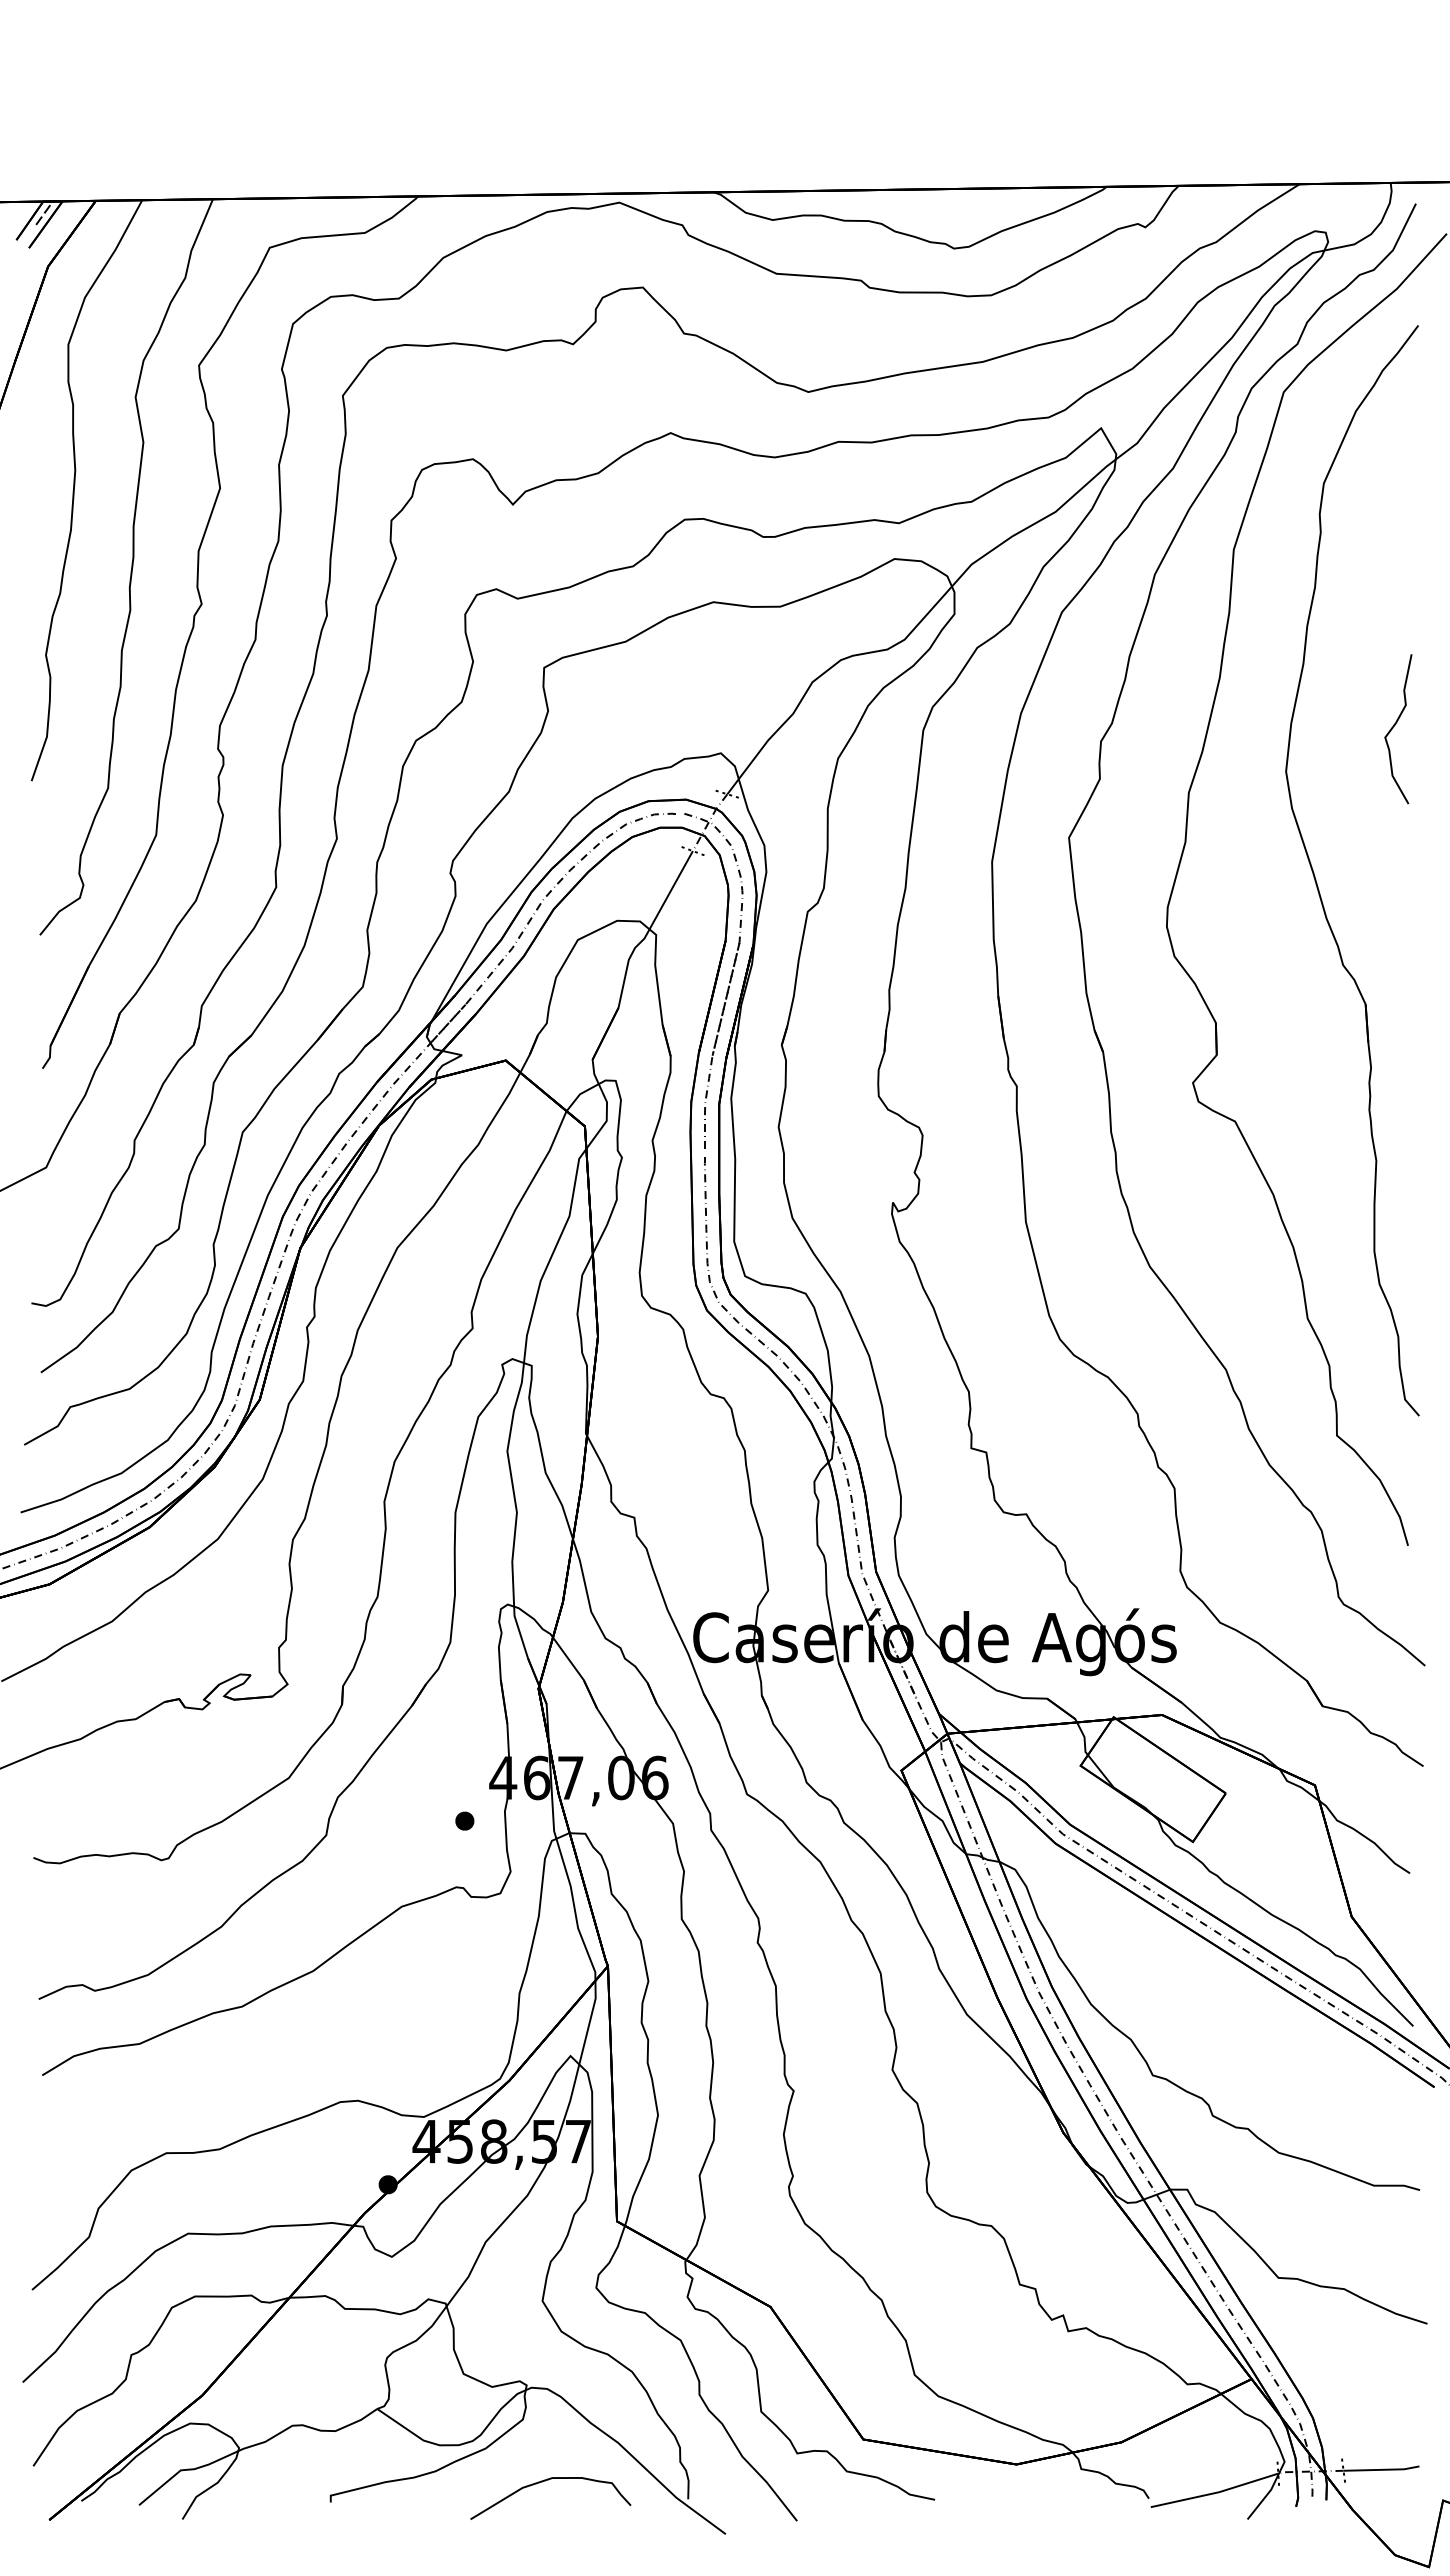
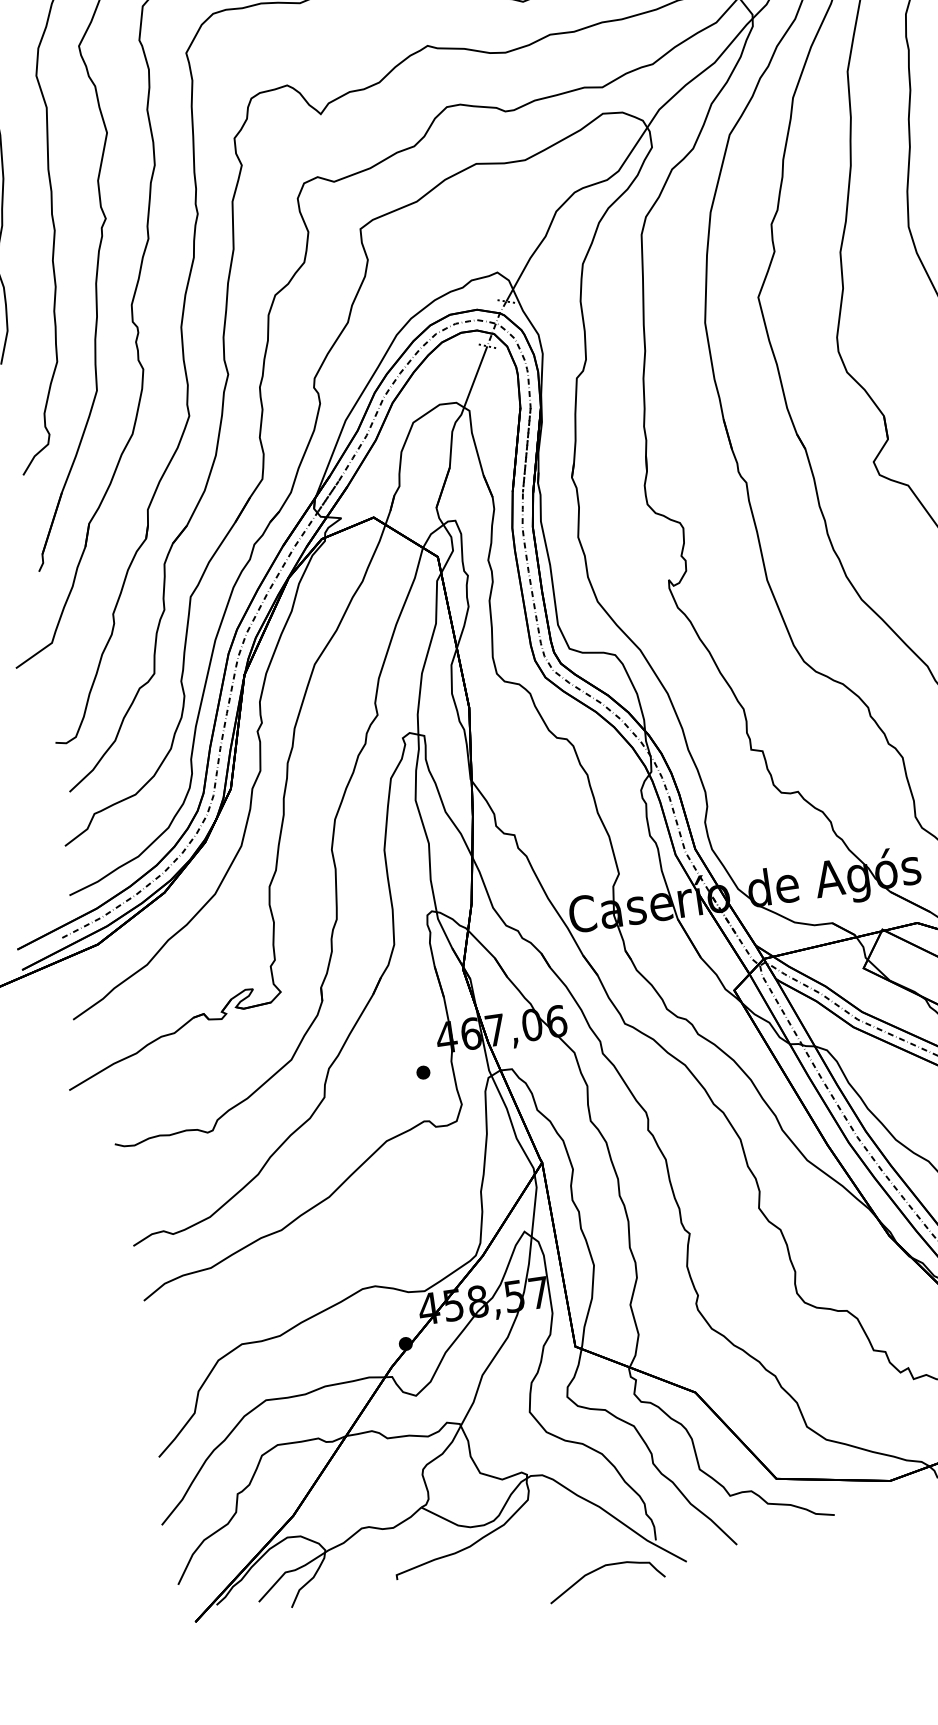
curve: (545, 2481) -> (601, 1568), moved

